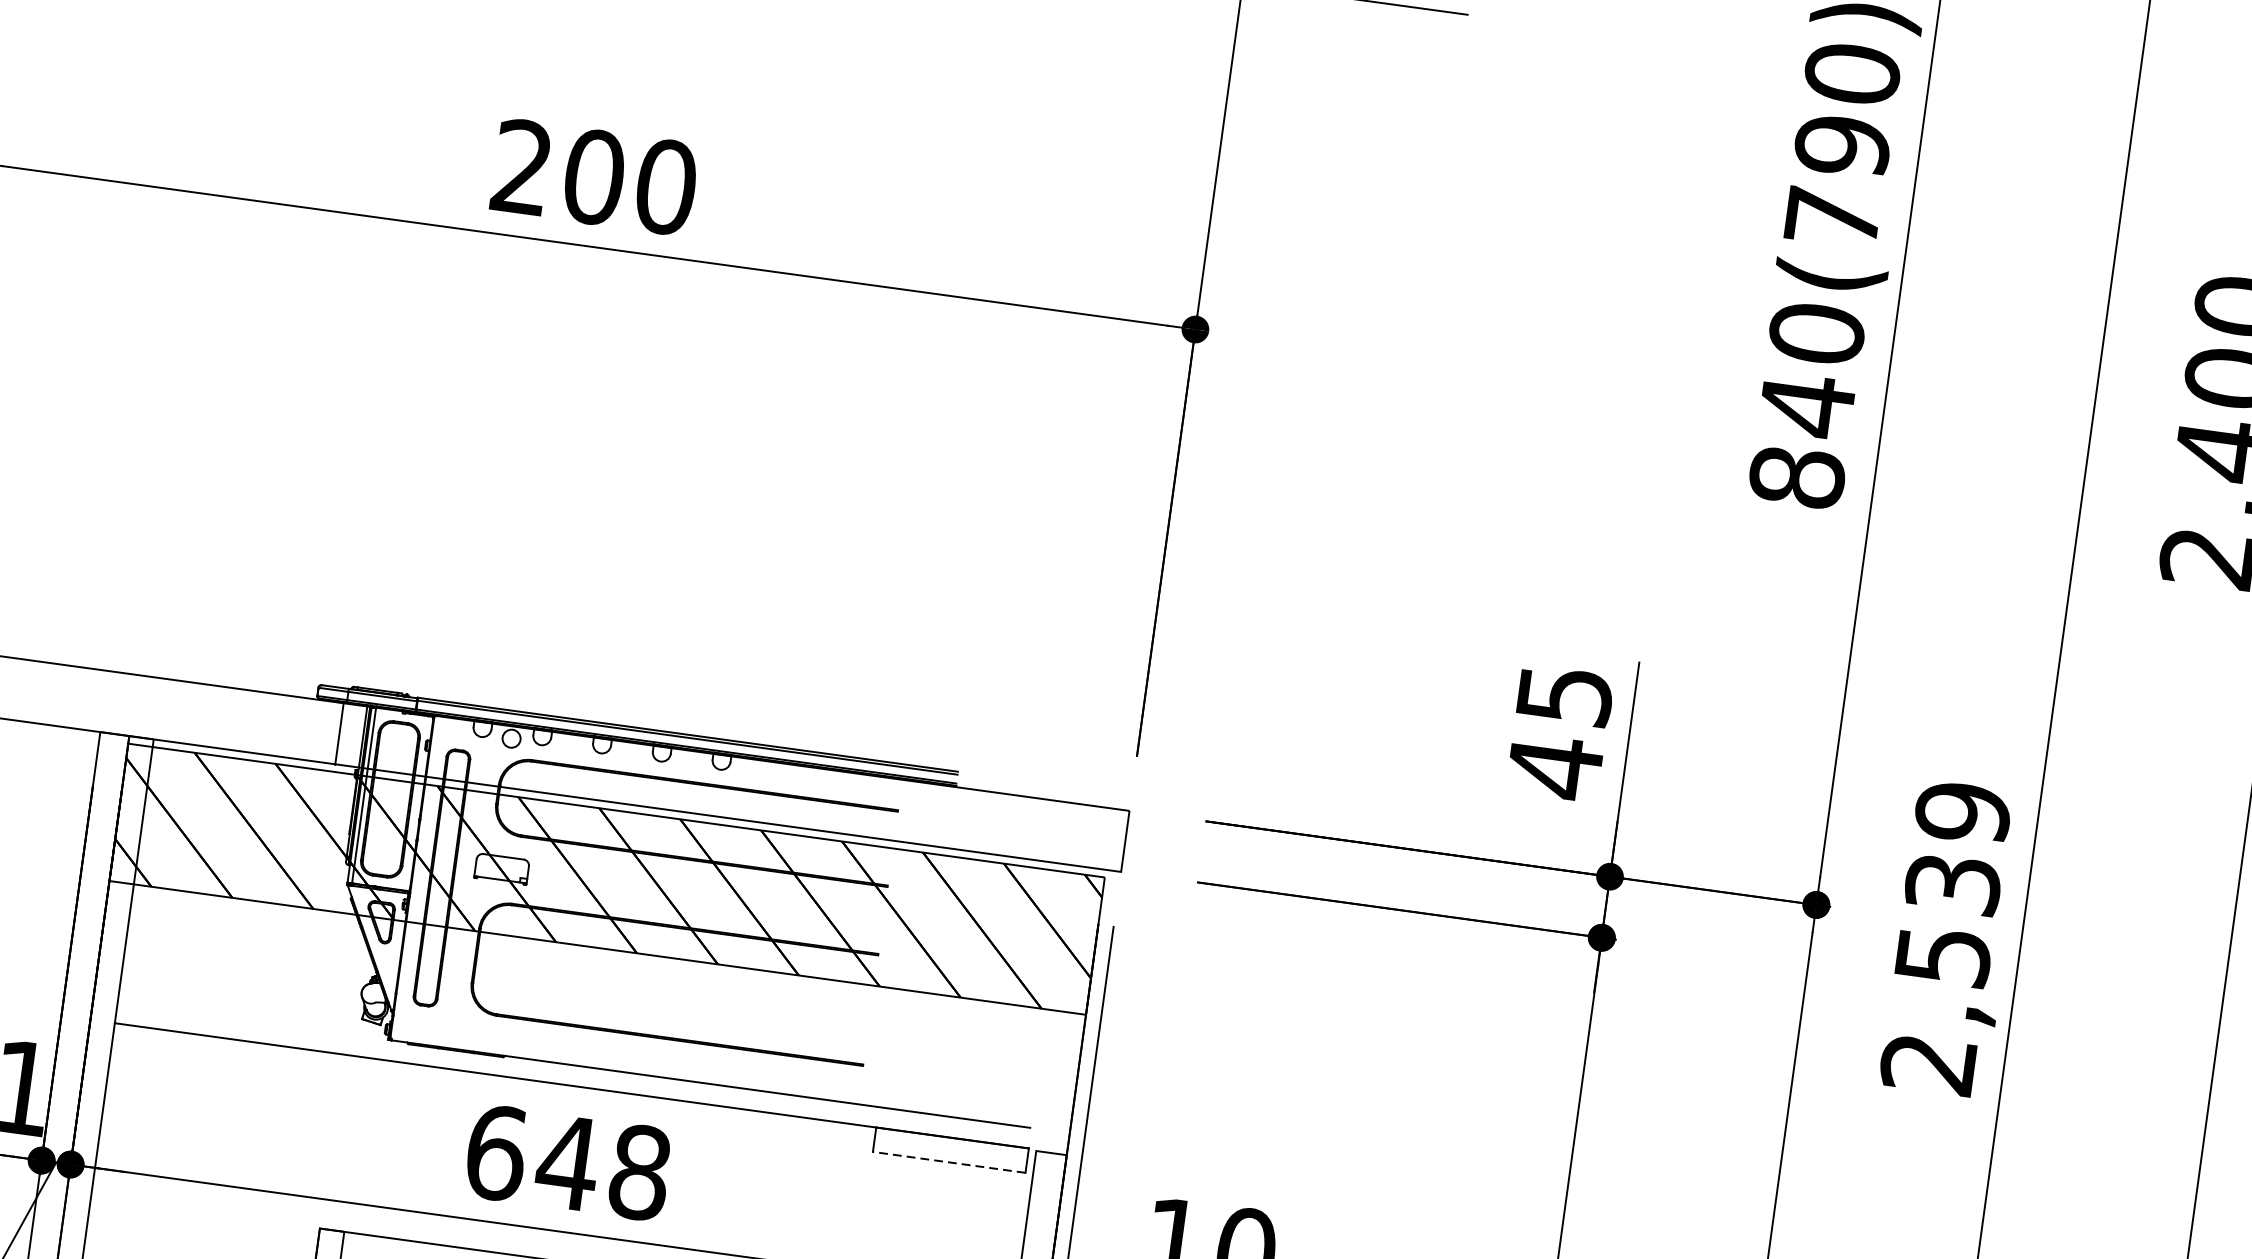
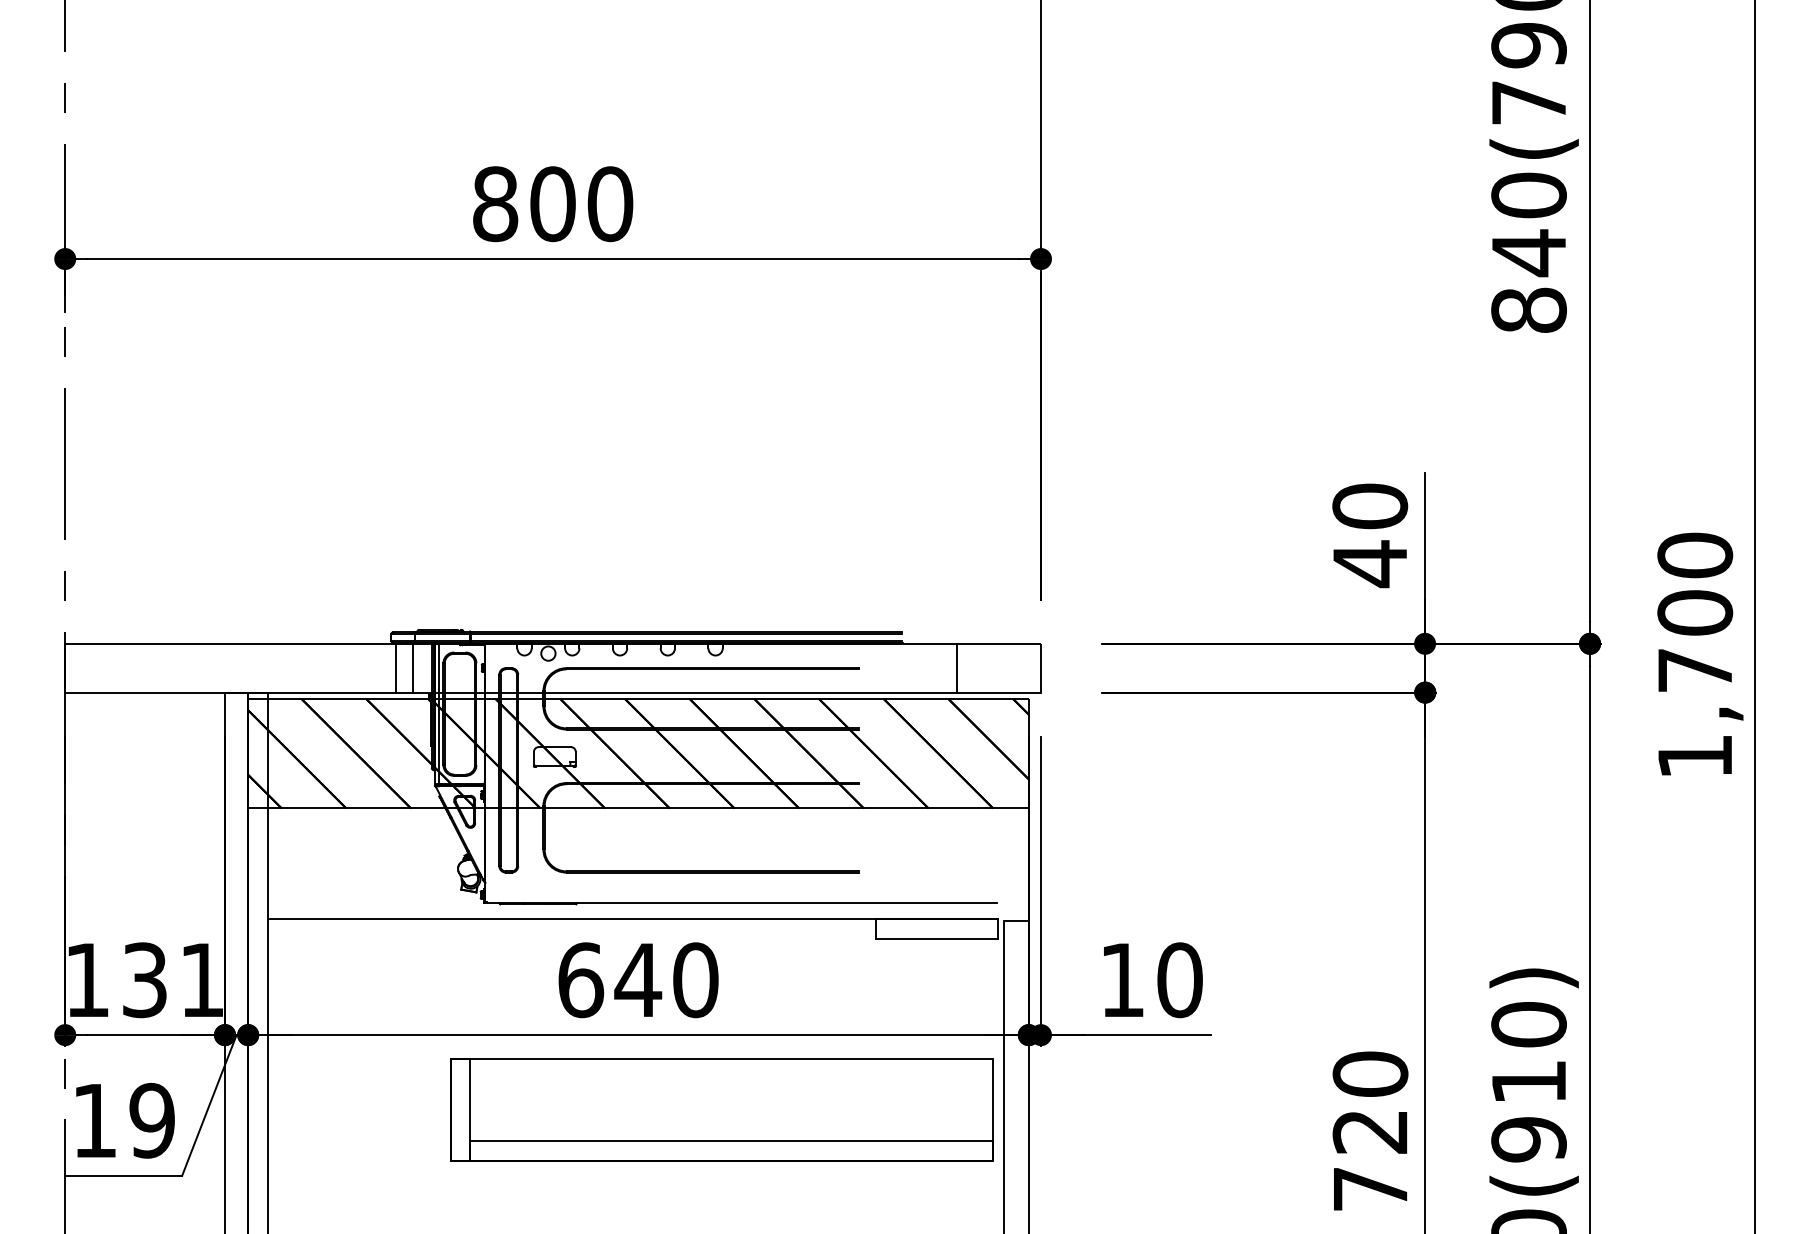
text: (522, 167) -> (495, 204), 200 -> 800
text: (1565, 695) -> (1370, 506), 45 -> 40
line: (317, 729) -> (395, 667), added
line: (1019, 826) -> (956, 667), added
text: (1946, 937) -> (1695, 655), 2,539 -> 1,700
line: (949, 1161) -> (937, 938), dashed -> solid
text: (639, 1171) -> (695, 979), 648 -> 640

